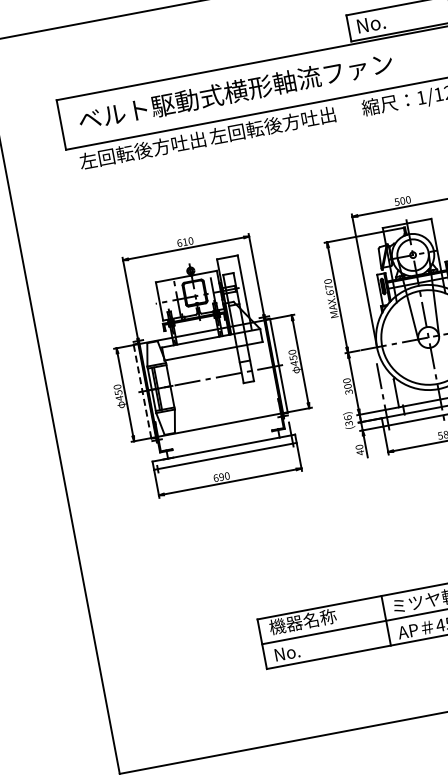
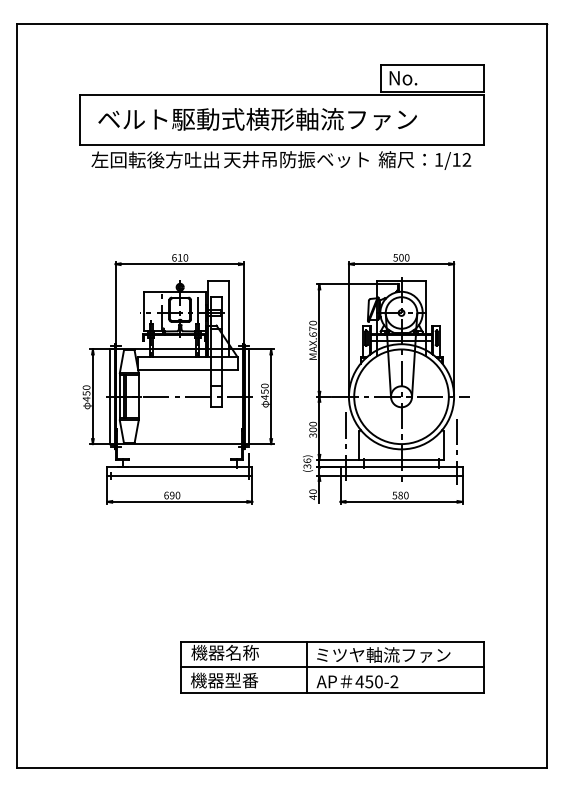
text: (281, 123) -> (296, 159), 左回転後方吐出 -> 天井吊防振ベット
line: (142, 391) -> (110, 396), dashed -> solid
text: (307, 649) -> (224, 680), No. -> 機器型番

